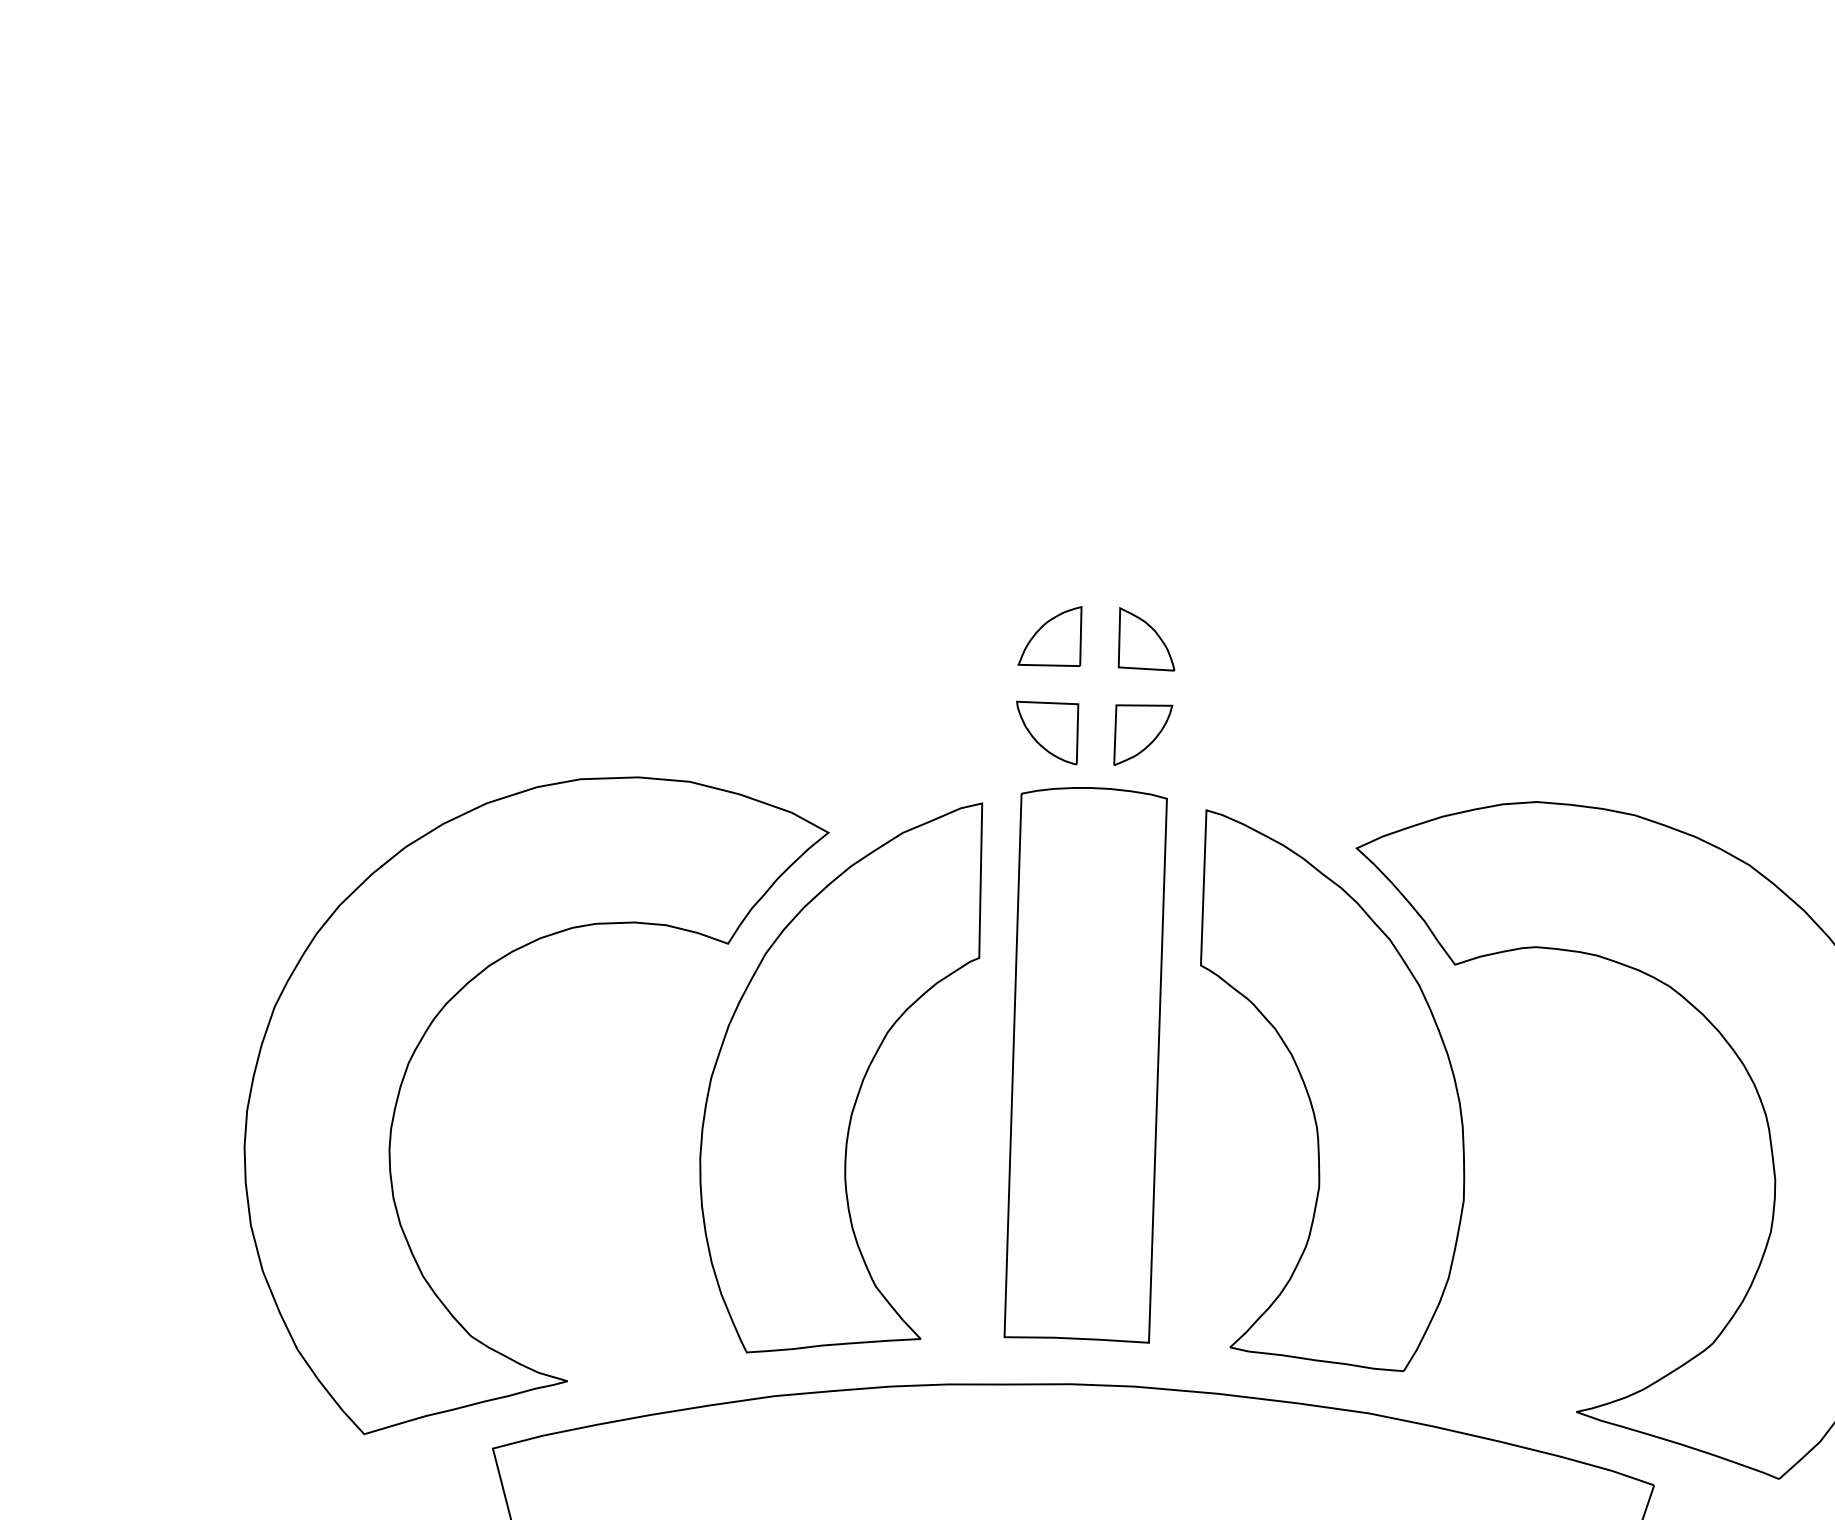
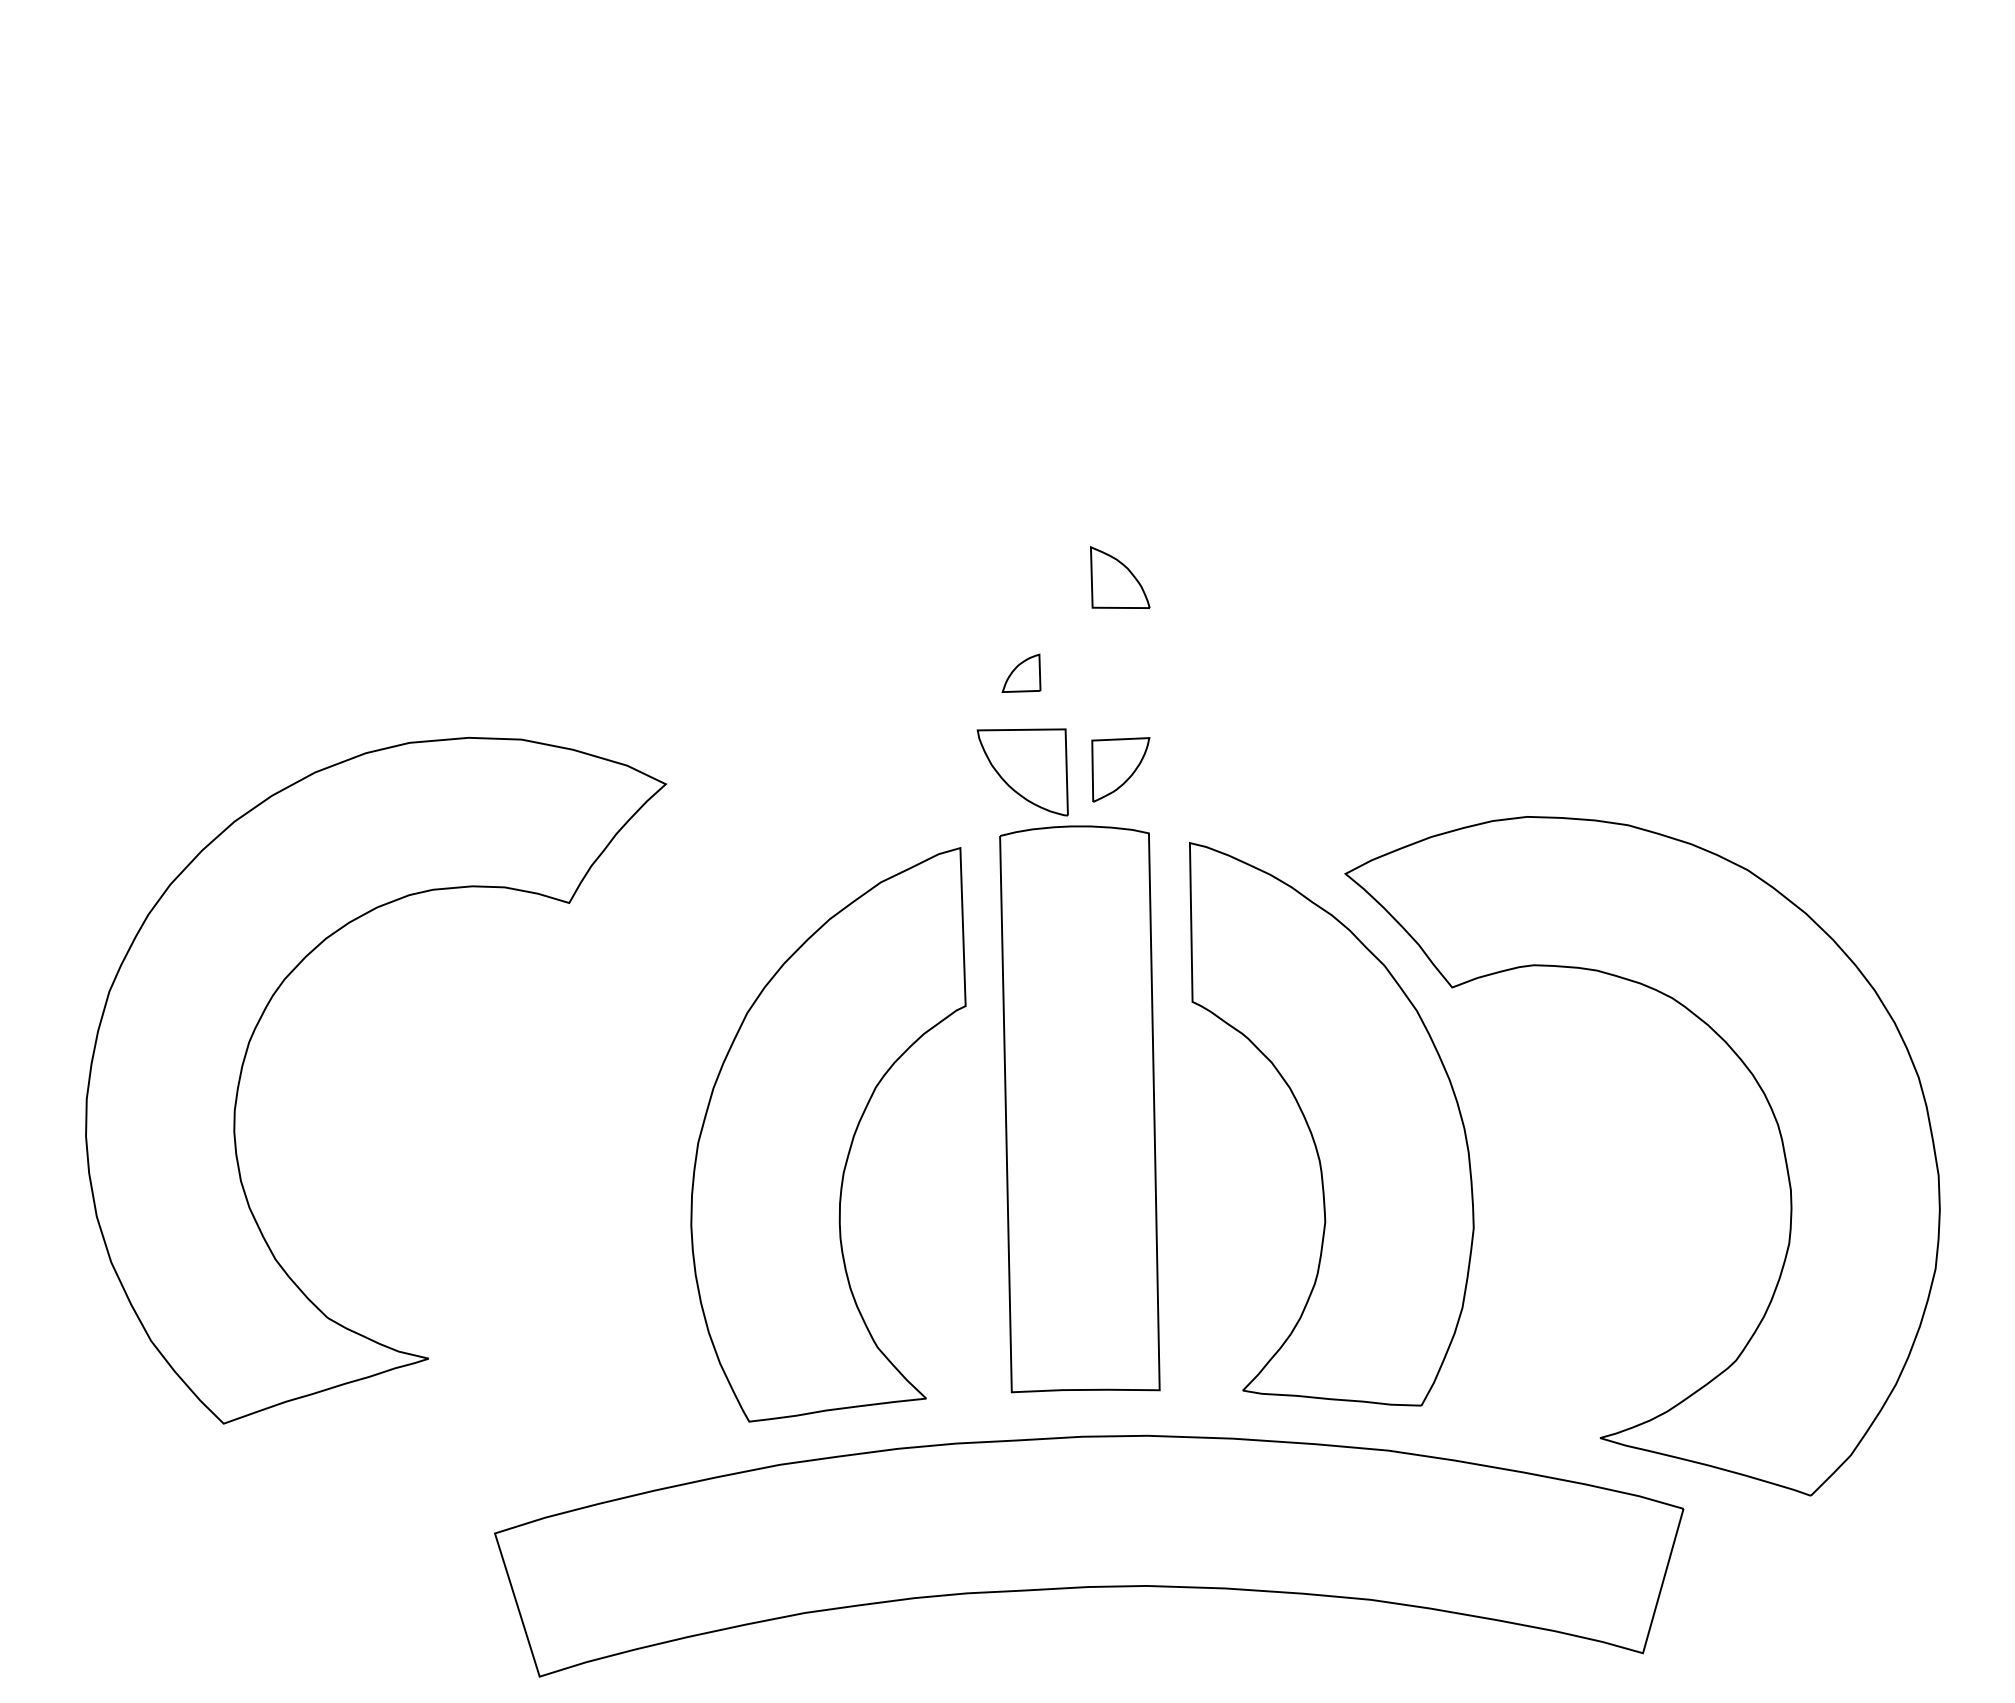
part: (1050, 636) -> (1021, 673), size x0.6
part: (1147, 639) -> (1120, 577), moved
part: (1046, 731) -> (1022, 771), size x1.4
part: (419, 1044) -> (259, 1022), moved

